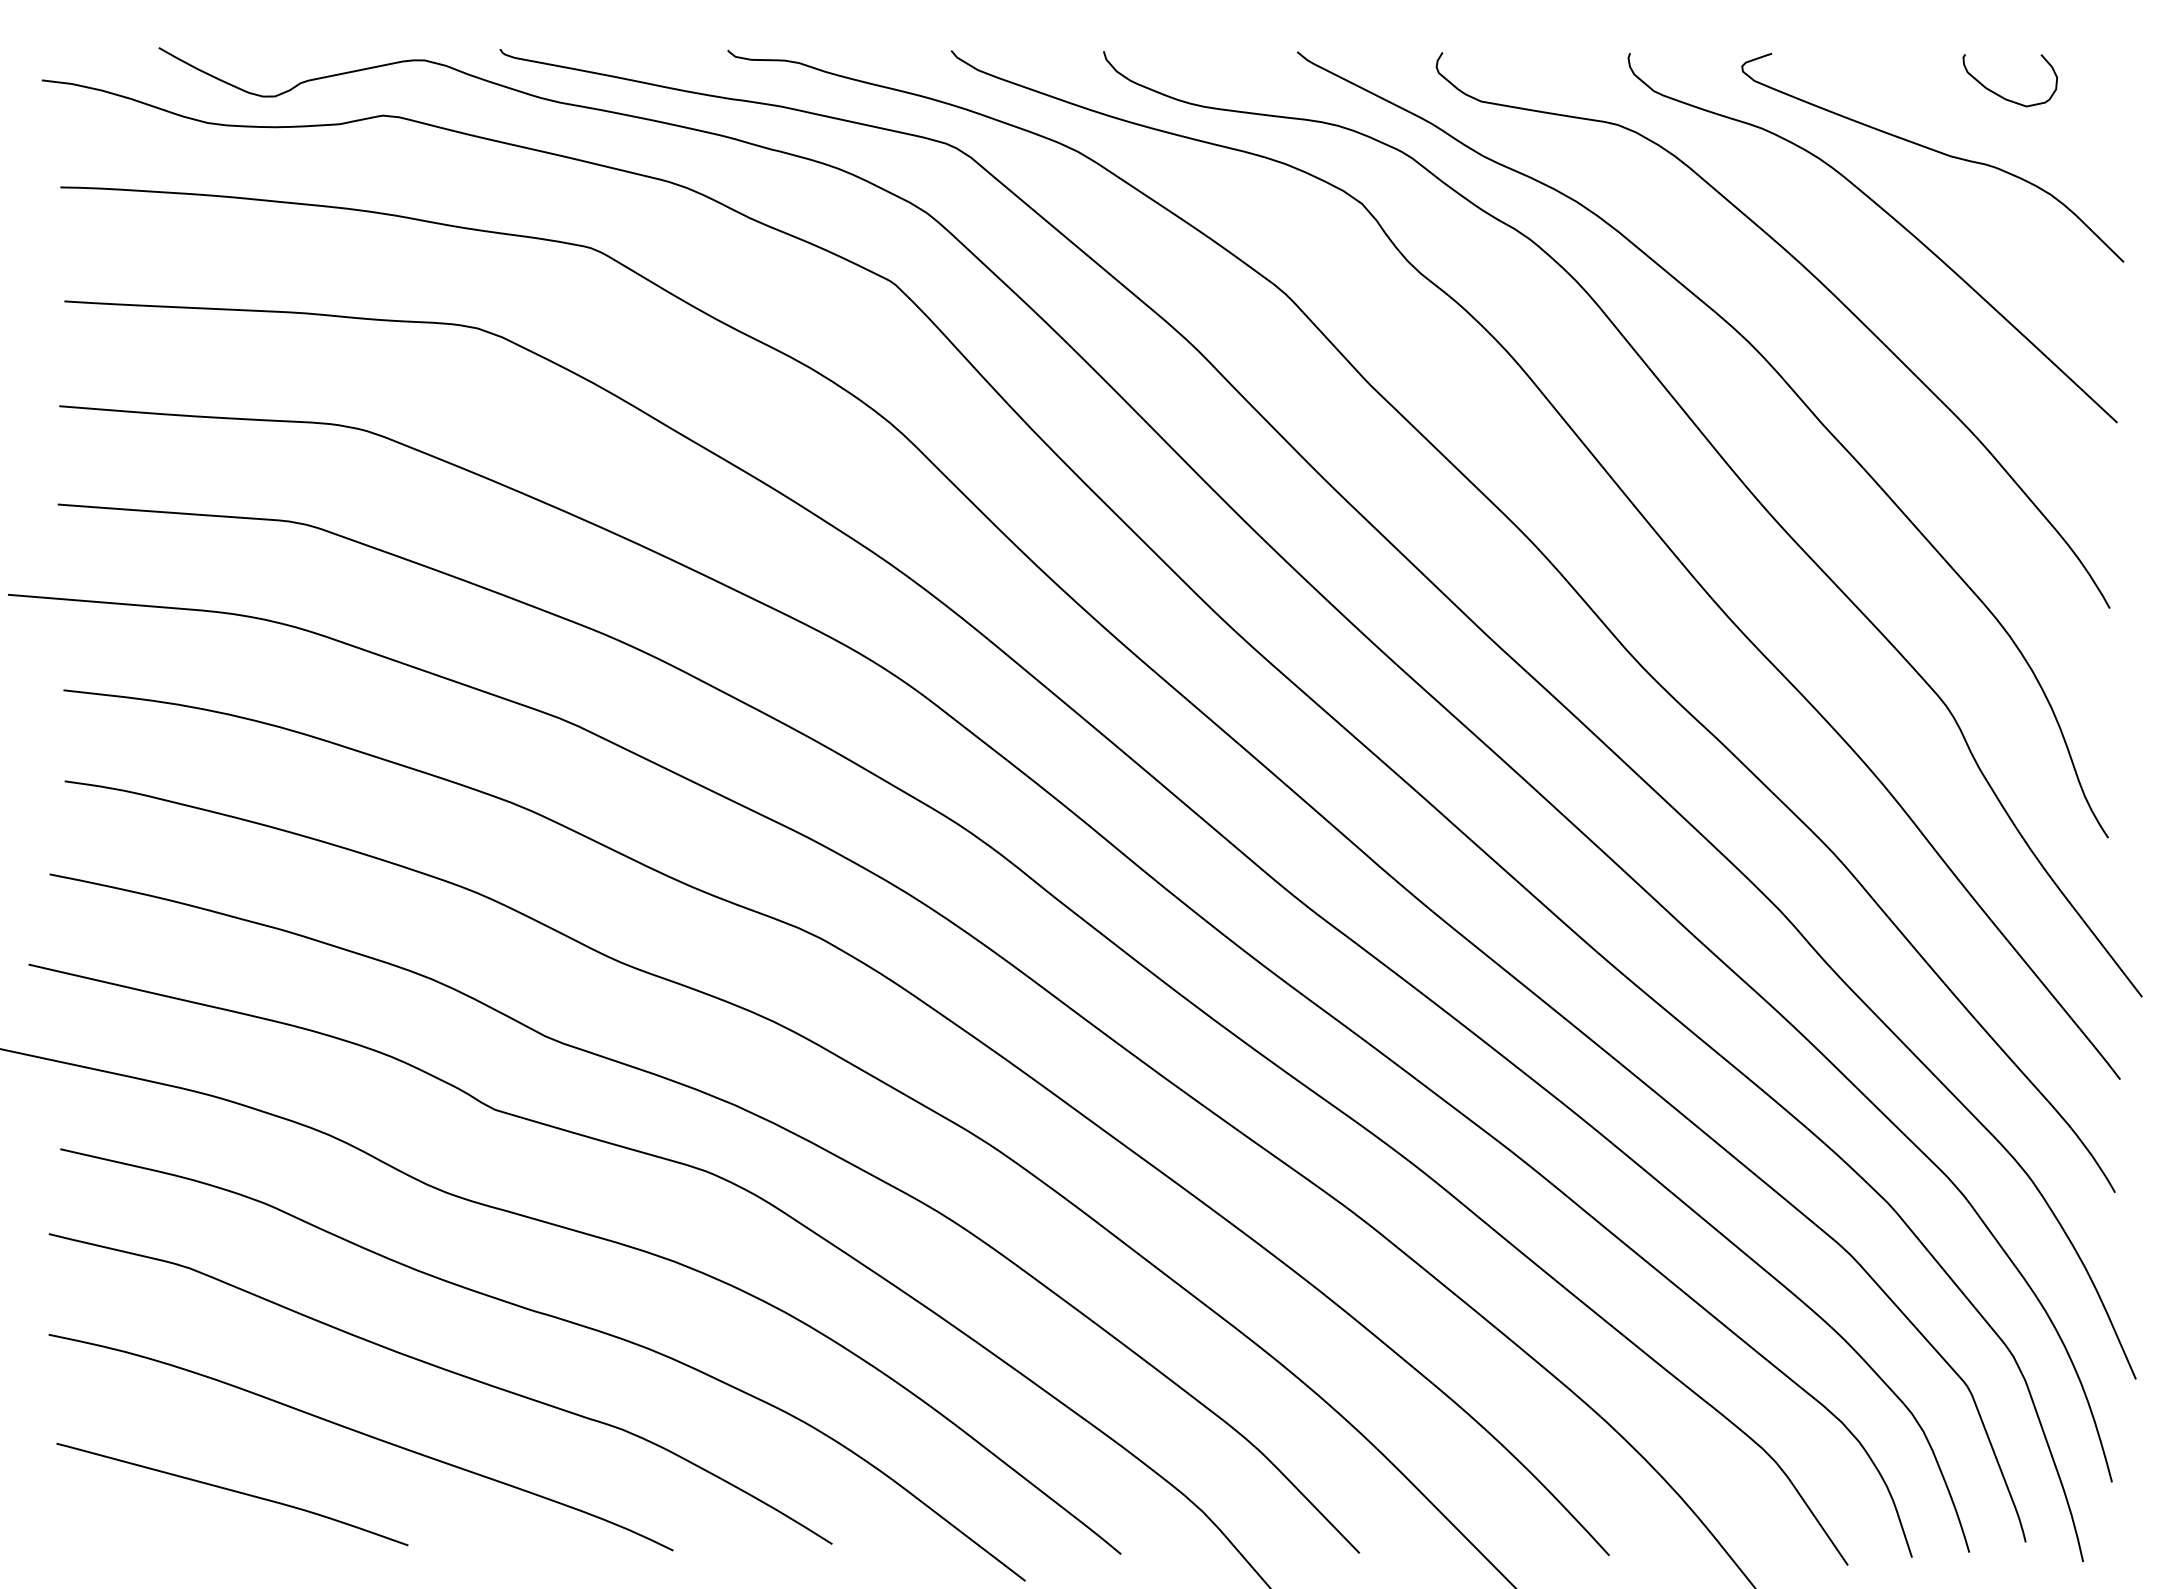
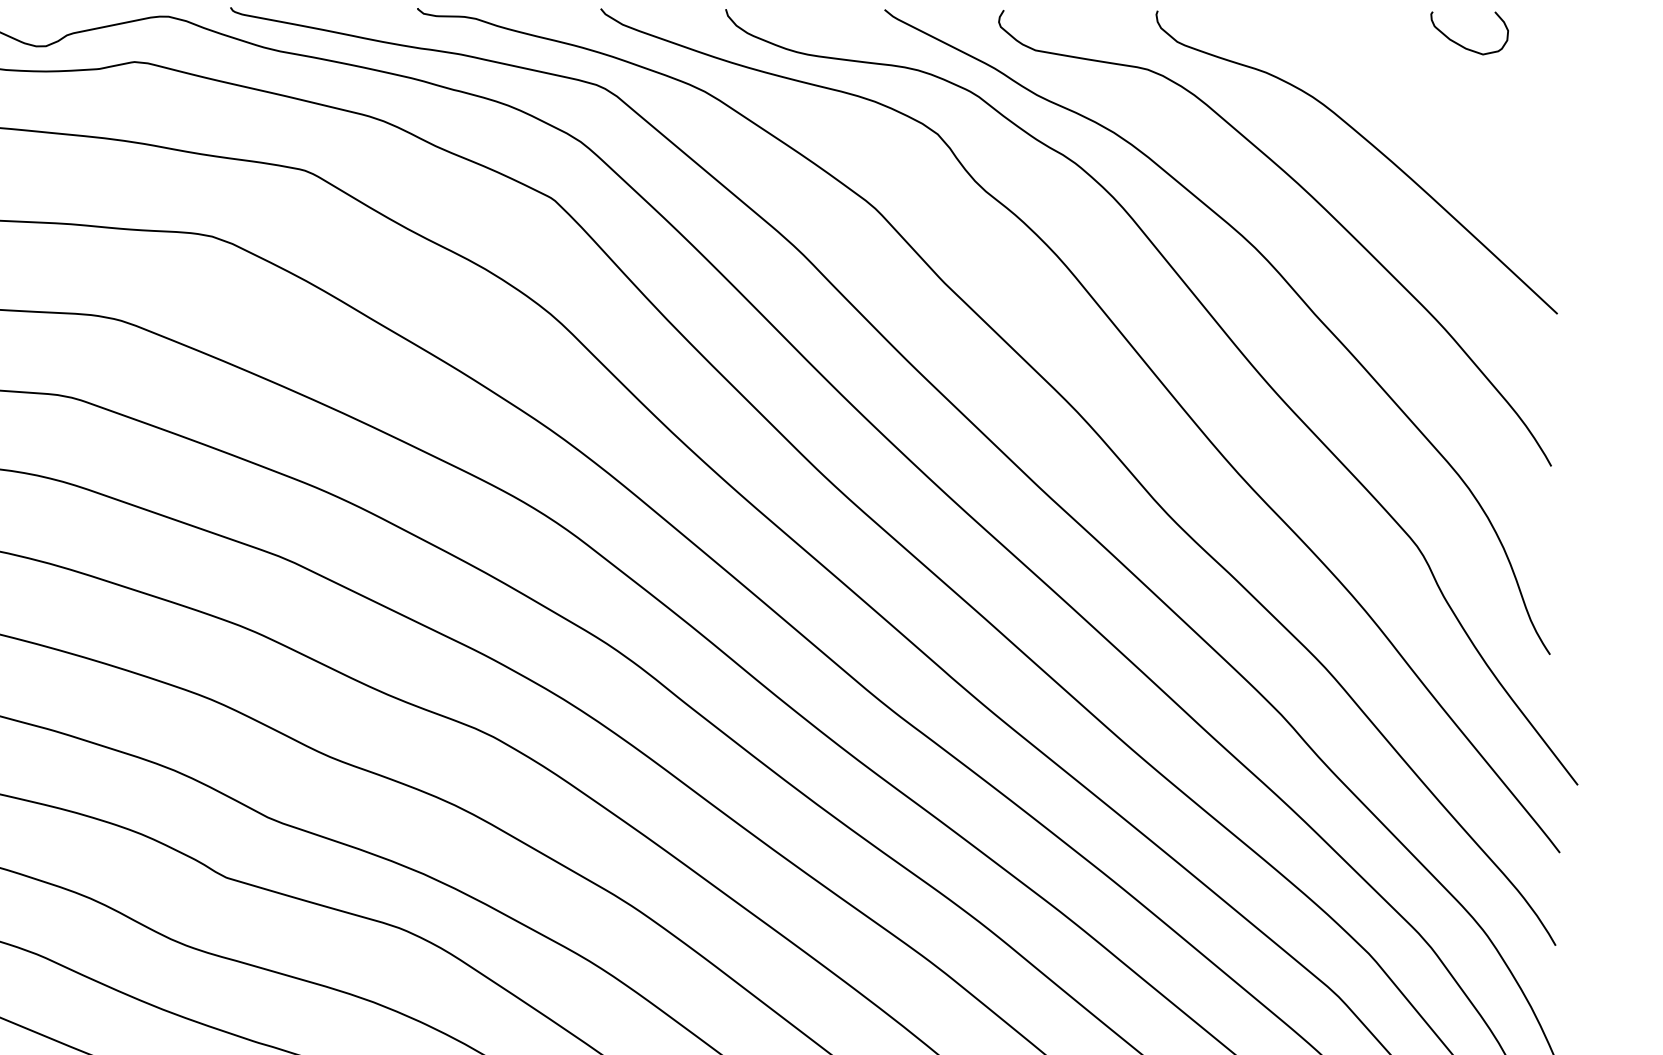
curve: (1933, 151) -> (1406, 91), removed

